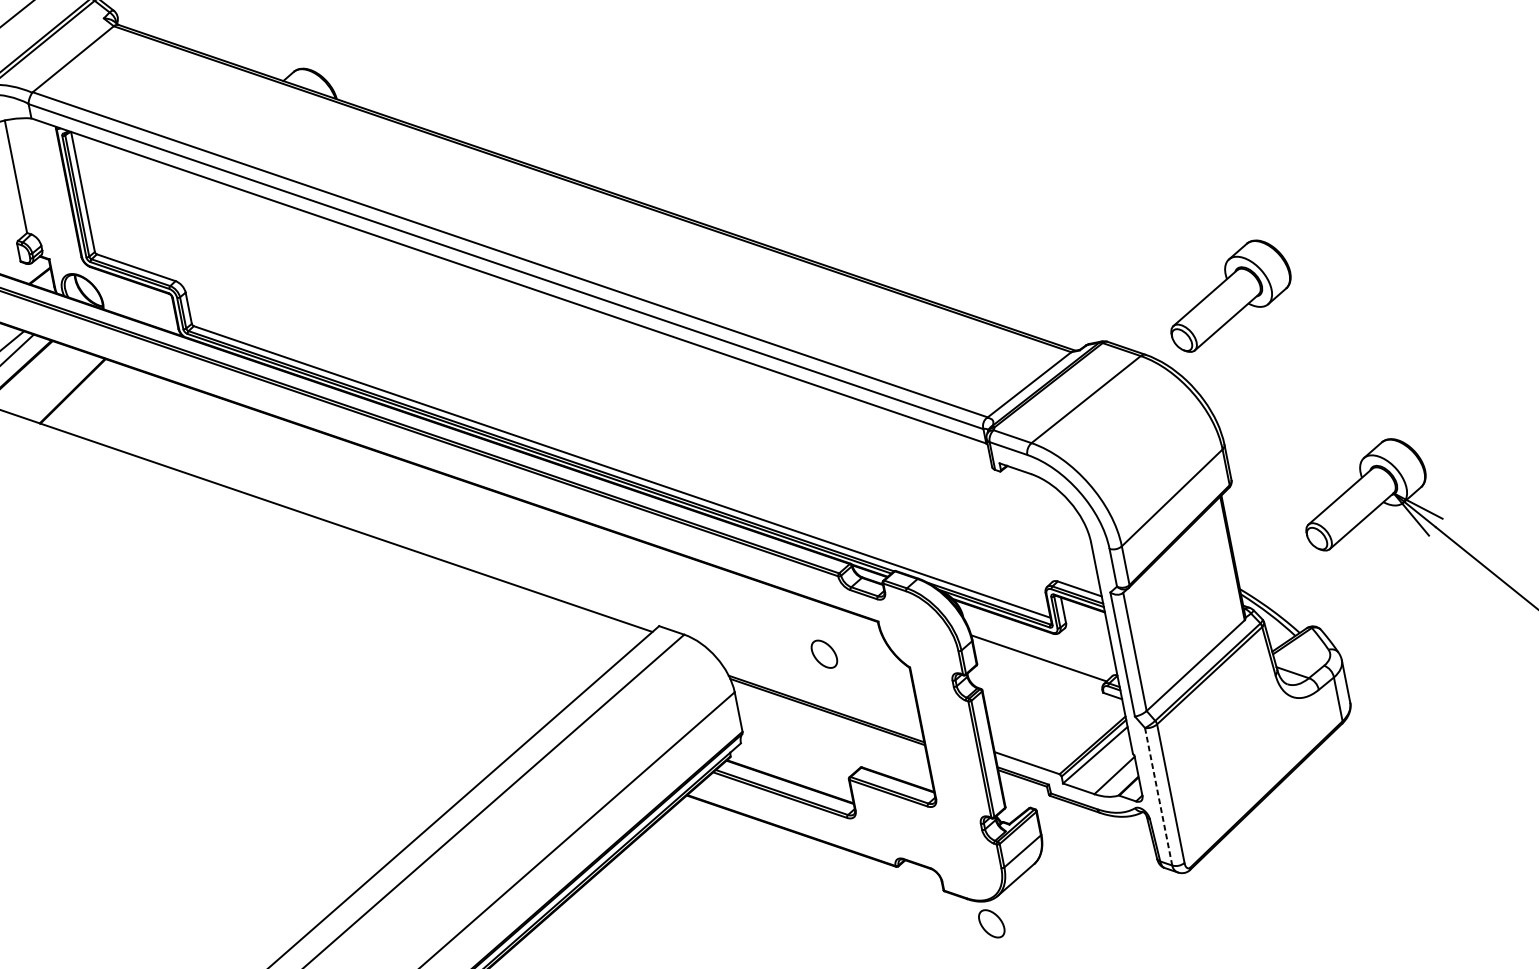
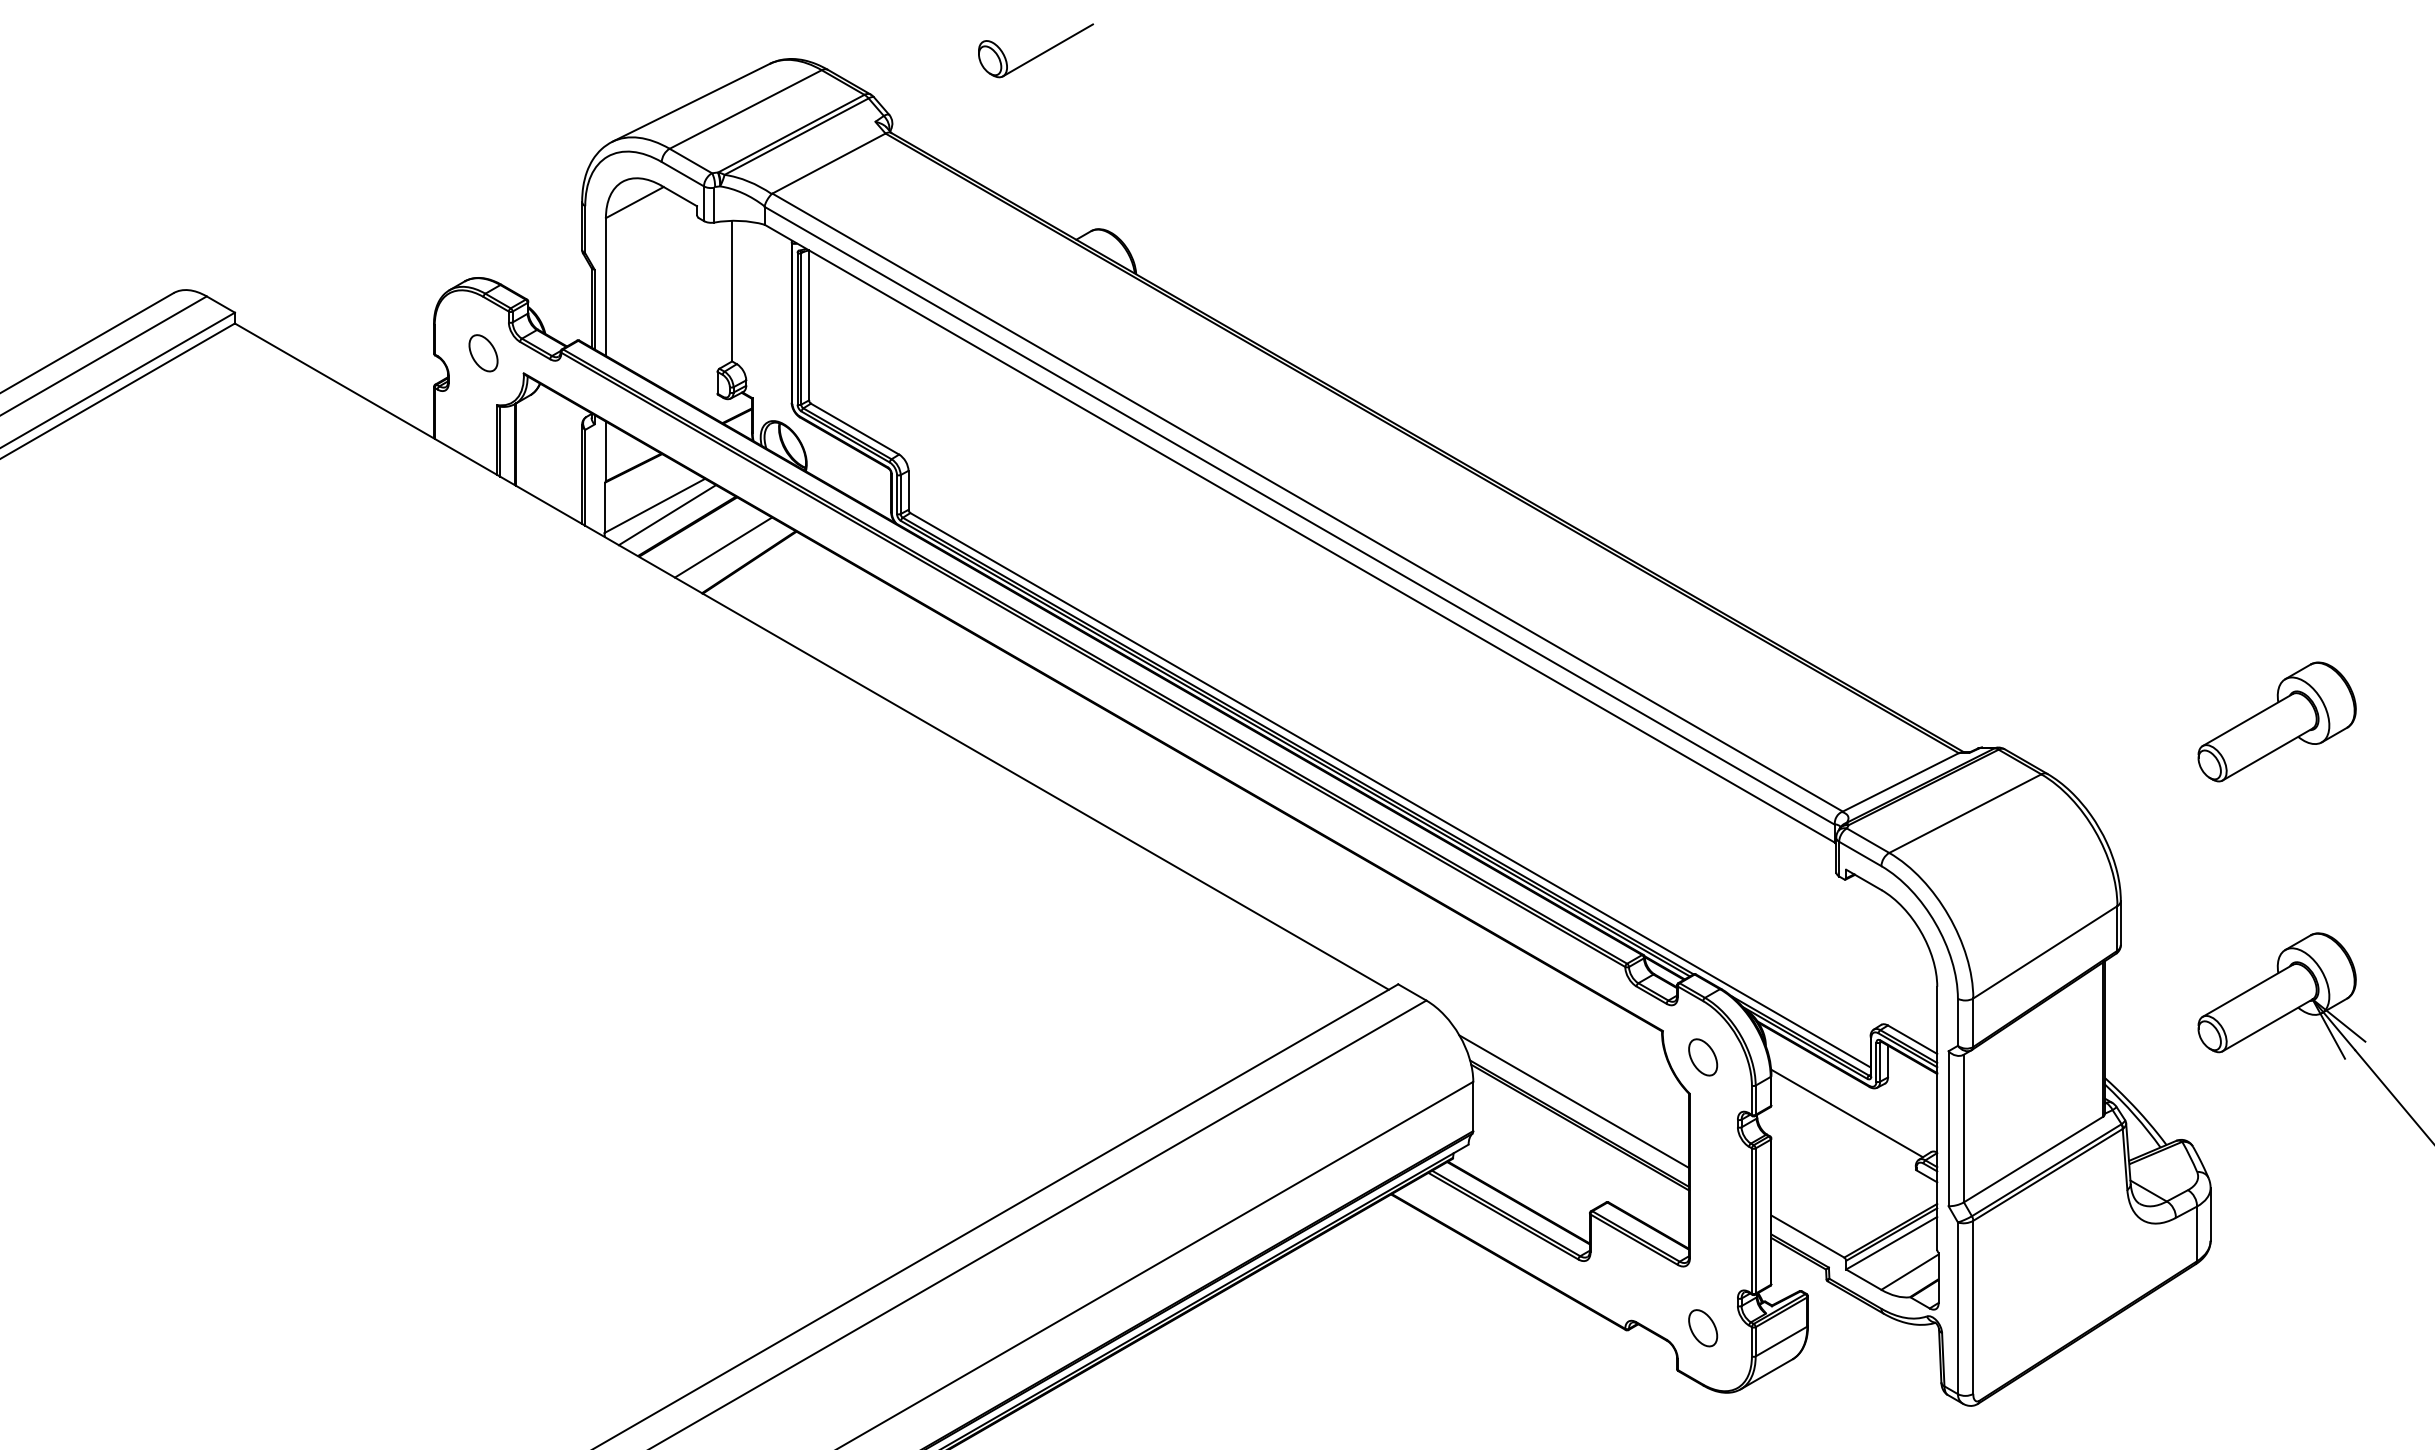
part: (1228, 294) -> (2276, 721), moved
line: (49, 383) -> (723, 547), added
part: (824, 654) -> (1703, 1057), moved
line: (818, 692) -> (1574, 1101), added
line: (1158, 797) -> (1957, 1308), dashed -> solid
part: (992, 923) -> (1703, 1328), moved

